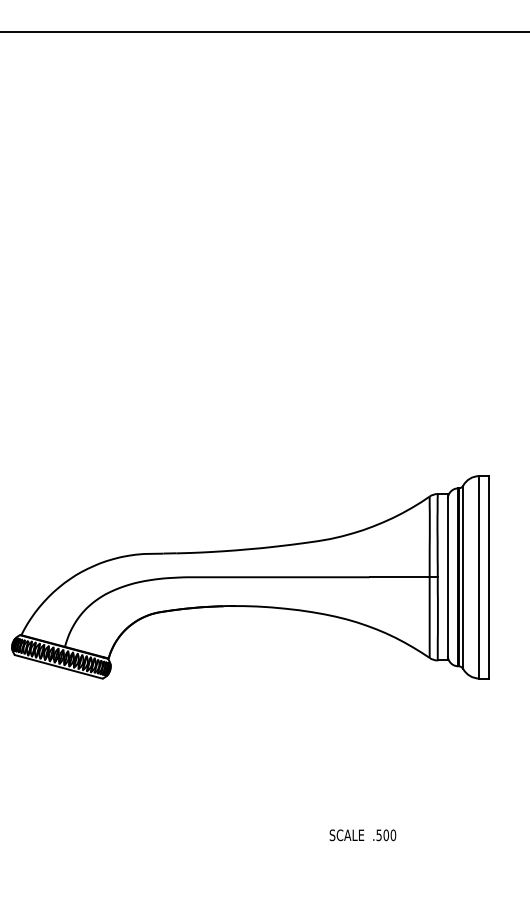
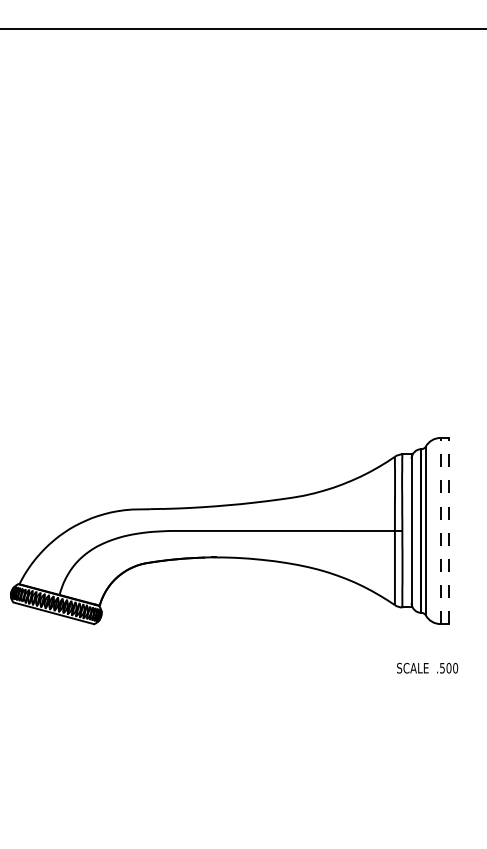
line: (479, 576) -> (440, 530), solid -> dashed
line: (489, 576) -> (449, 530), solid -> dashed
text: (362, 834) -> (427, 667), moved

